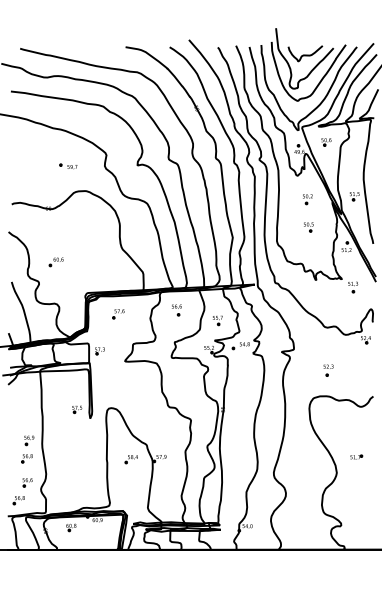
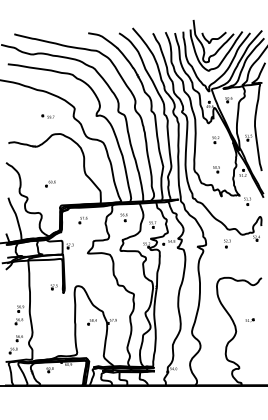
part: (308, 227) -> (216, 169), moved
part: (56, 261) -> (50, 183), moved
part: (328, 370) -> (227, 243), moved

